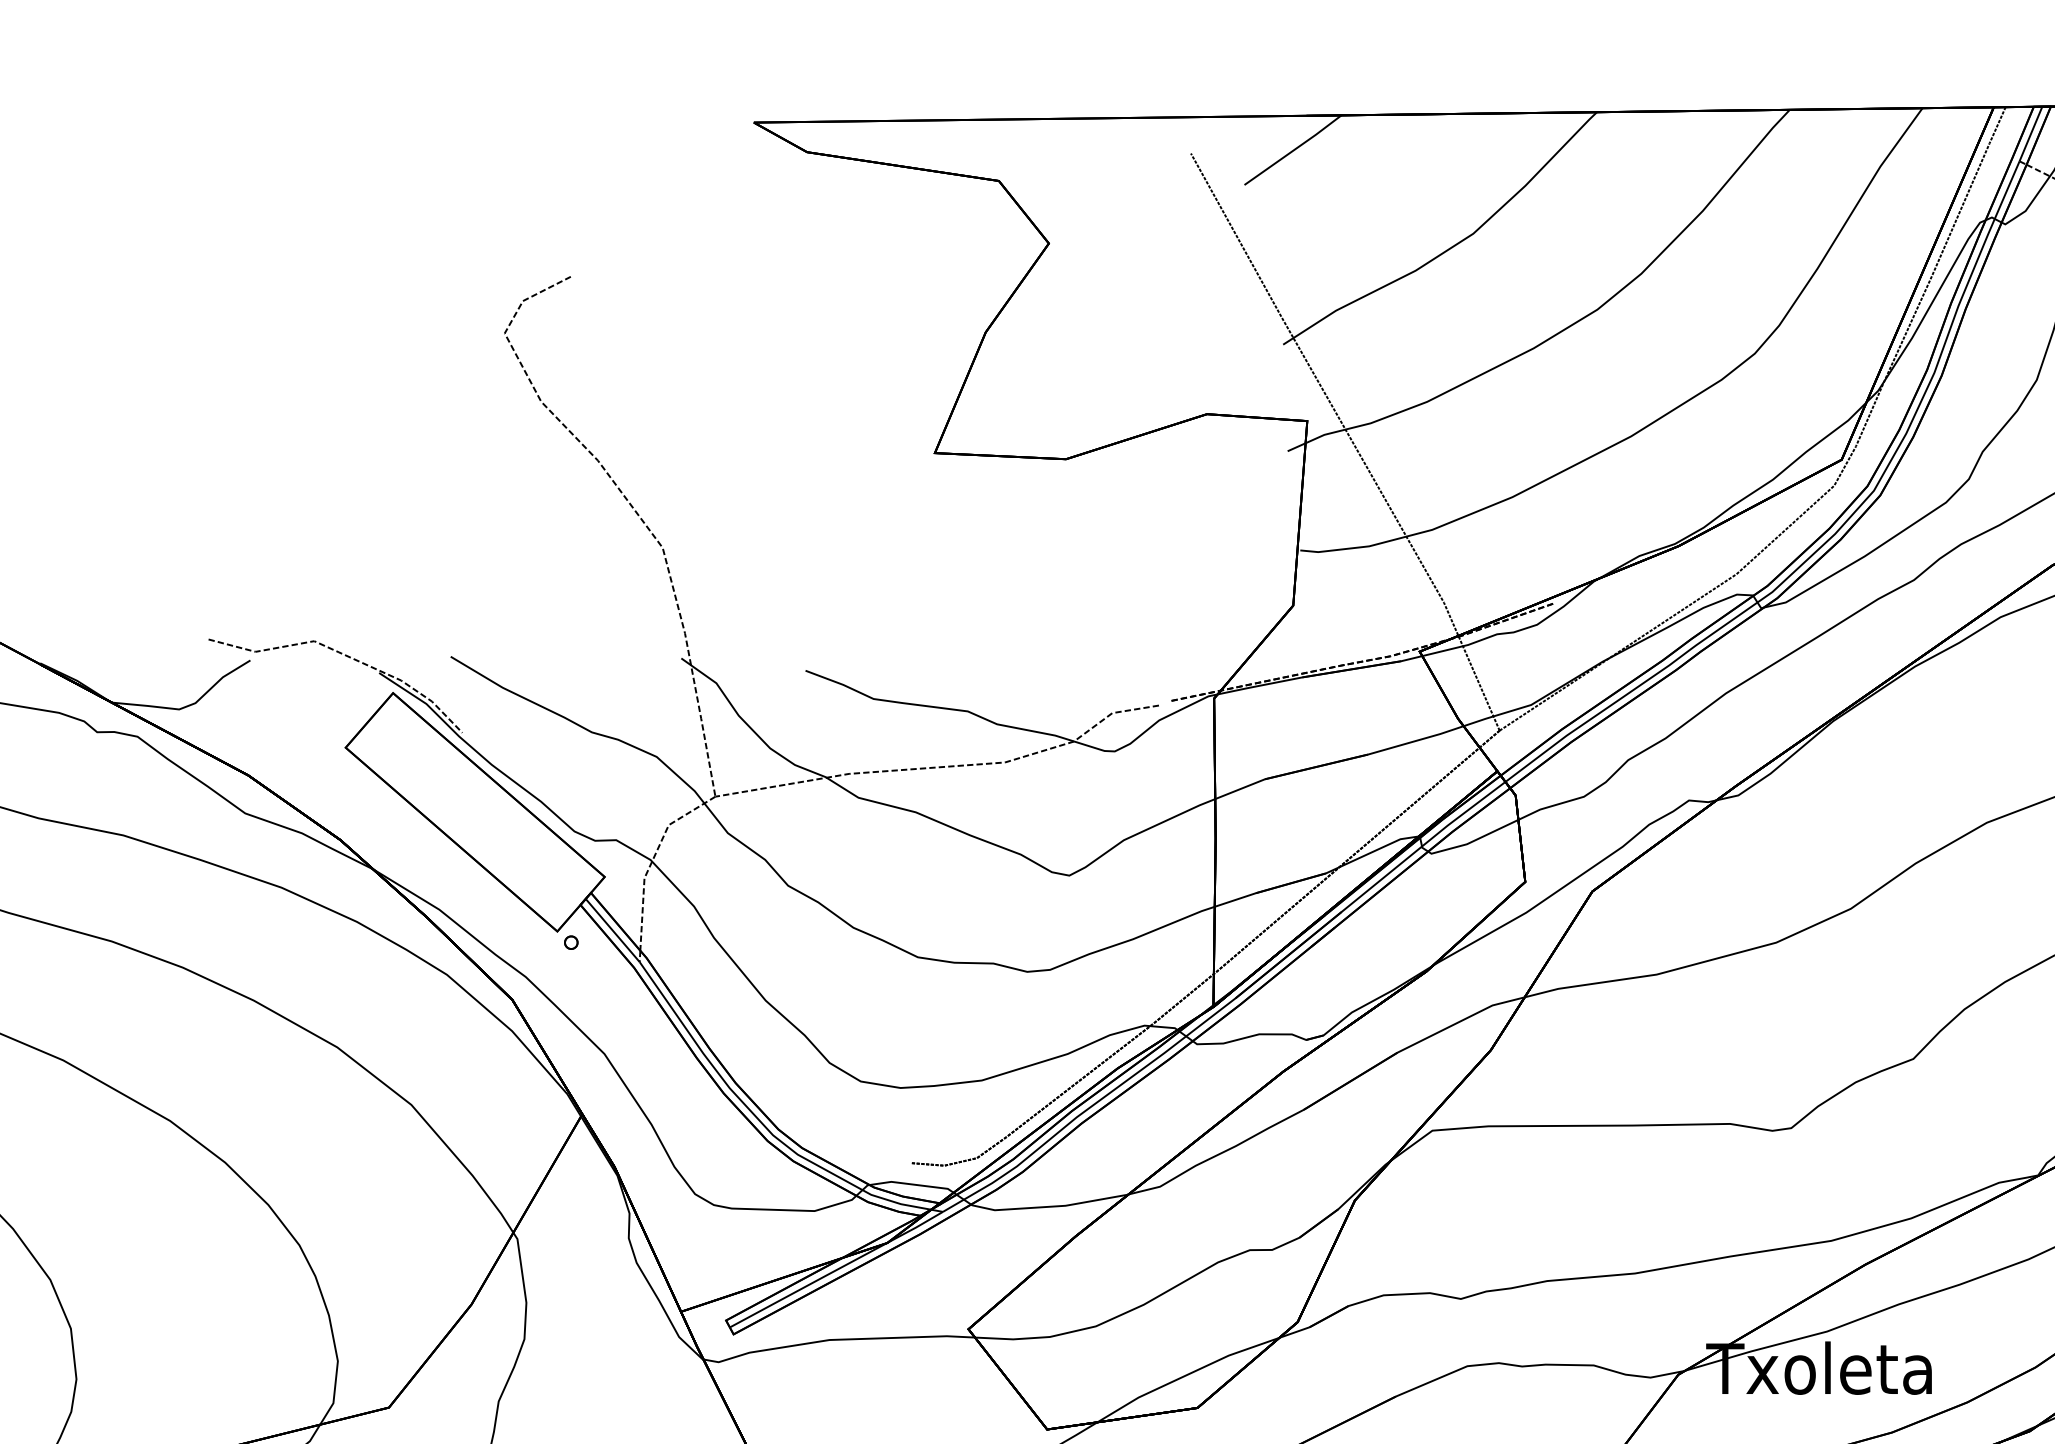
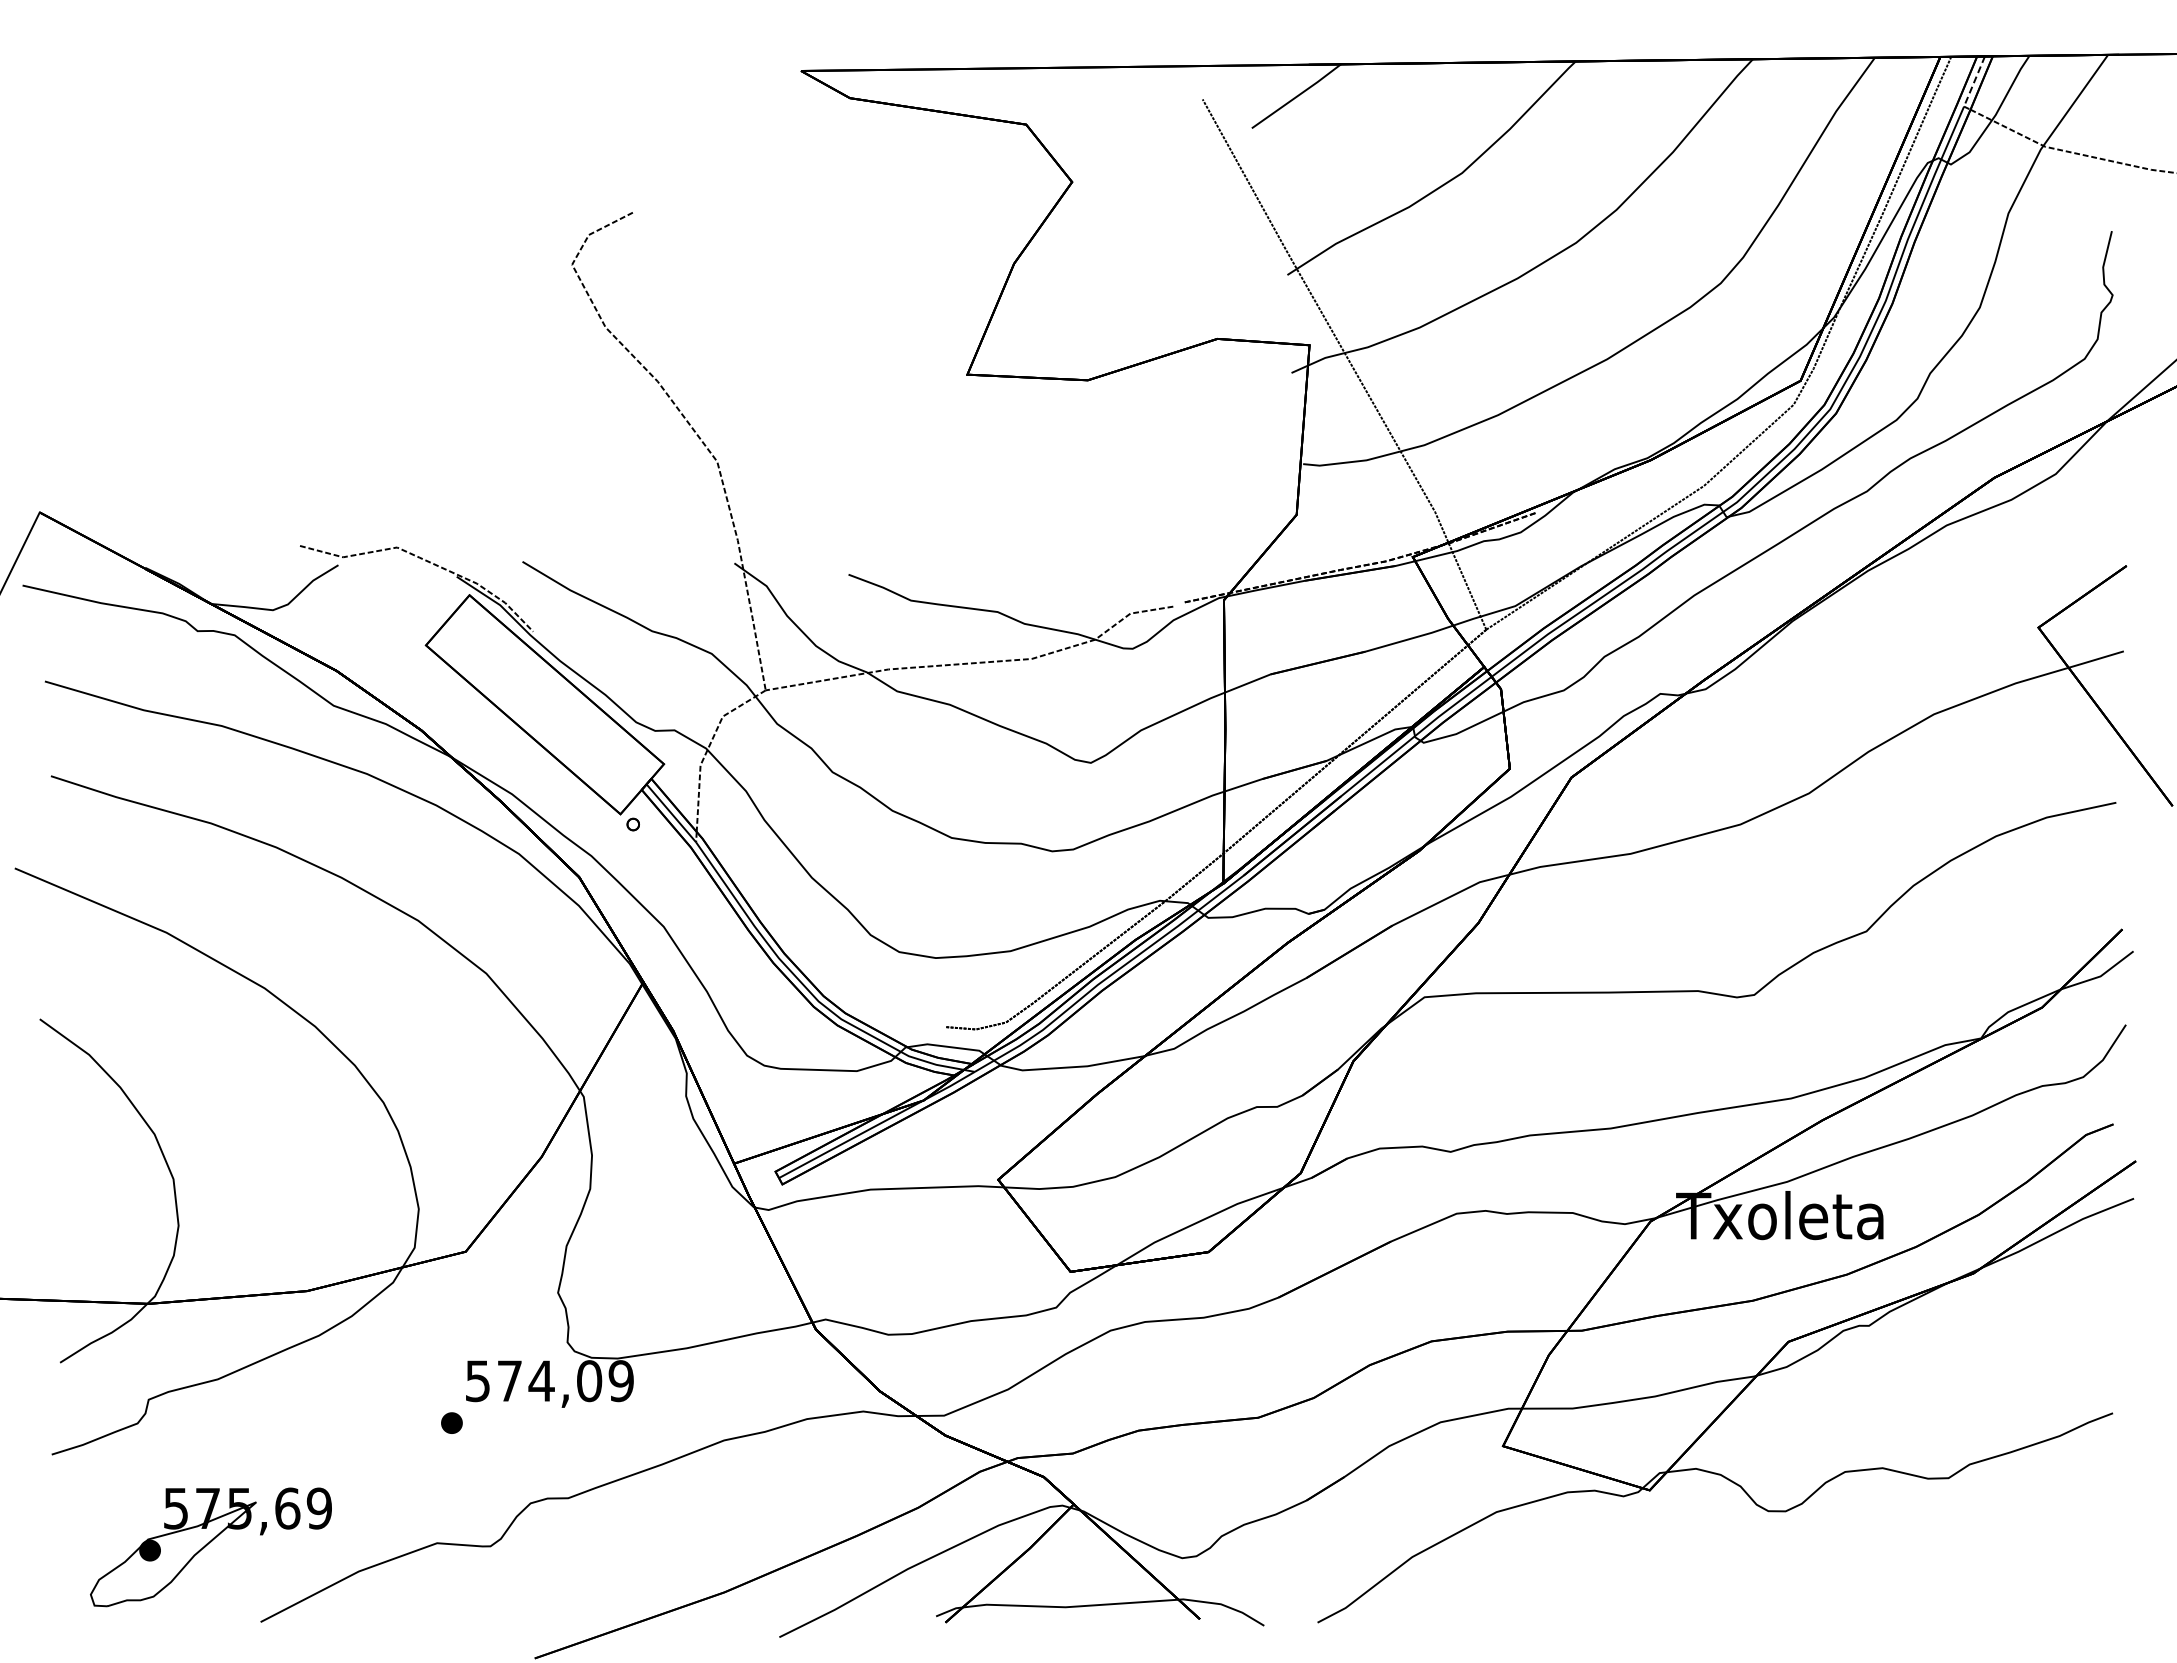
line: (2030, 134) -> (1974, 81), solid -> dashed

